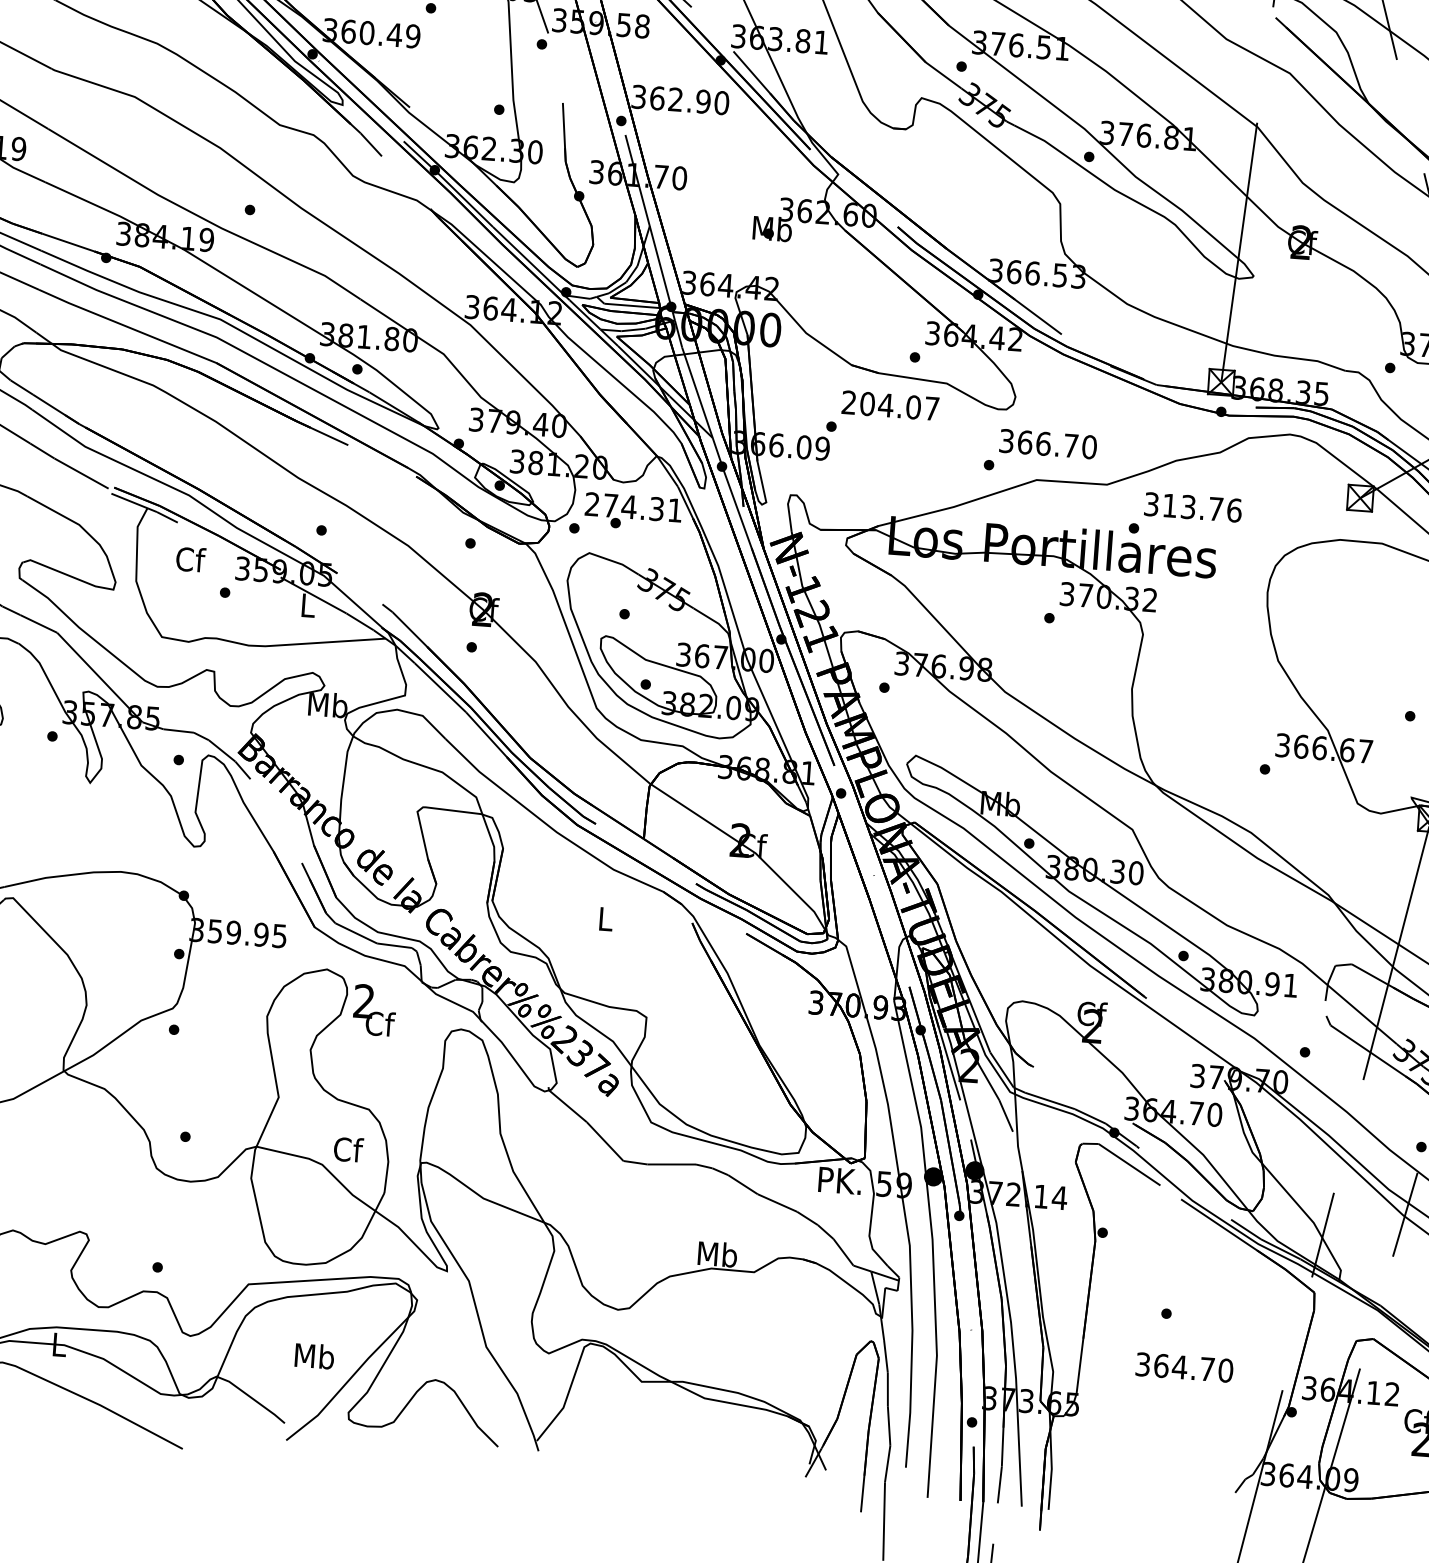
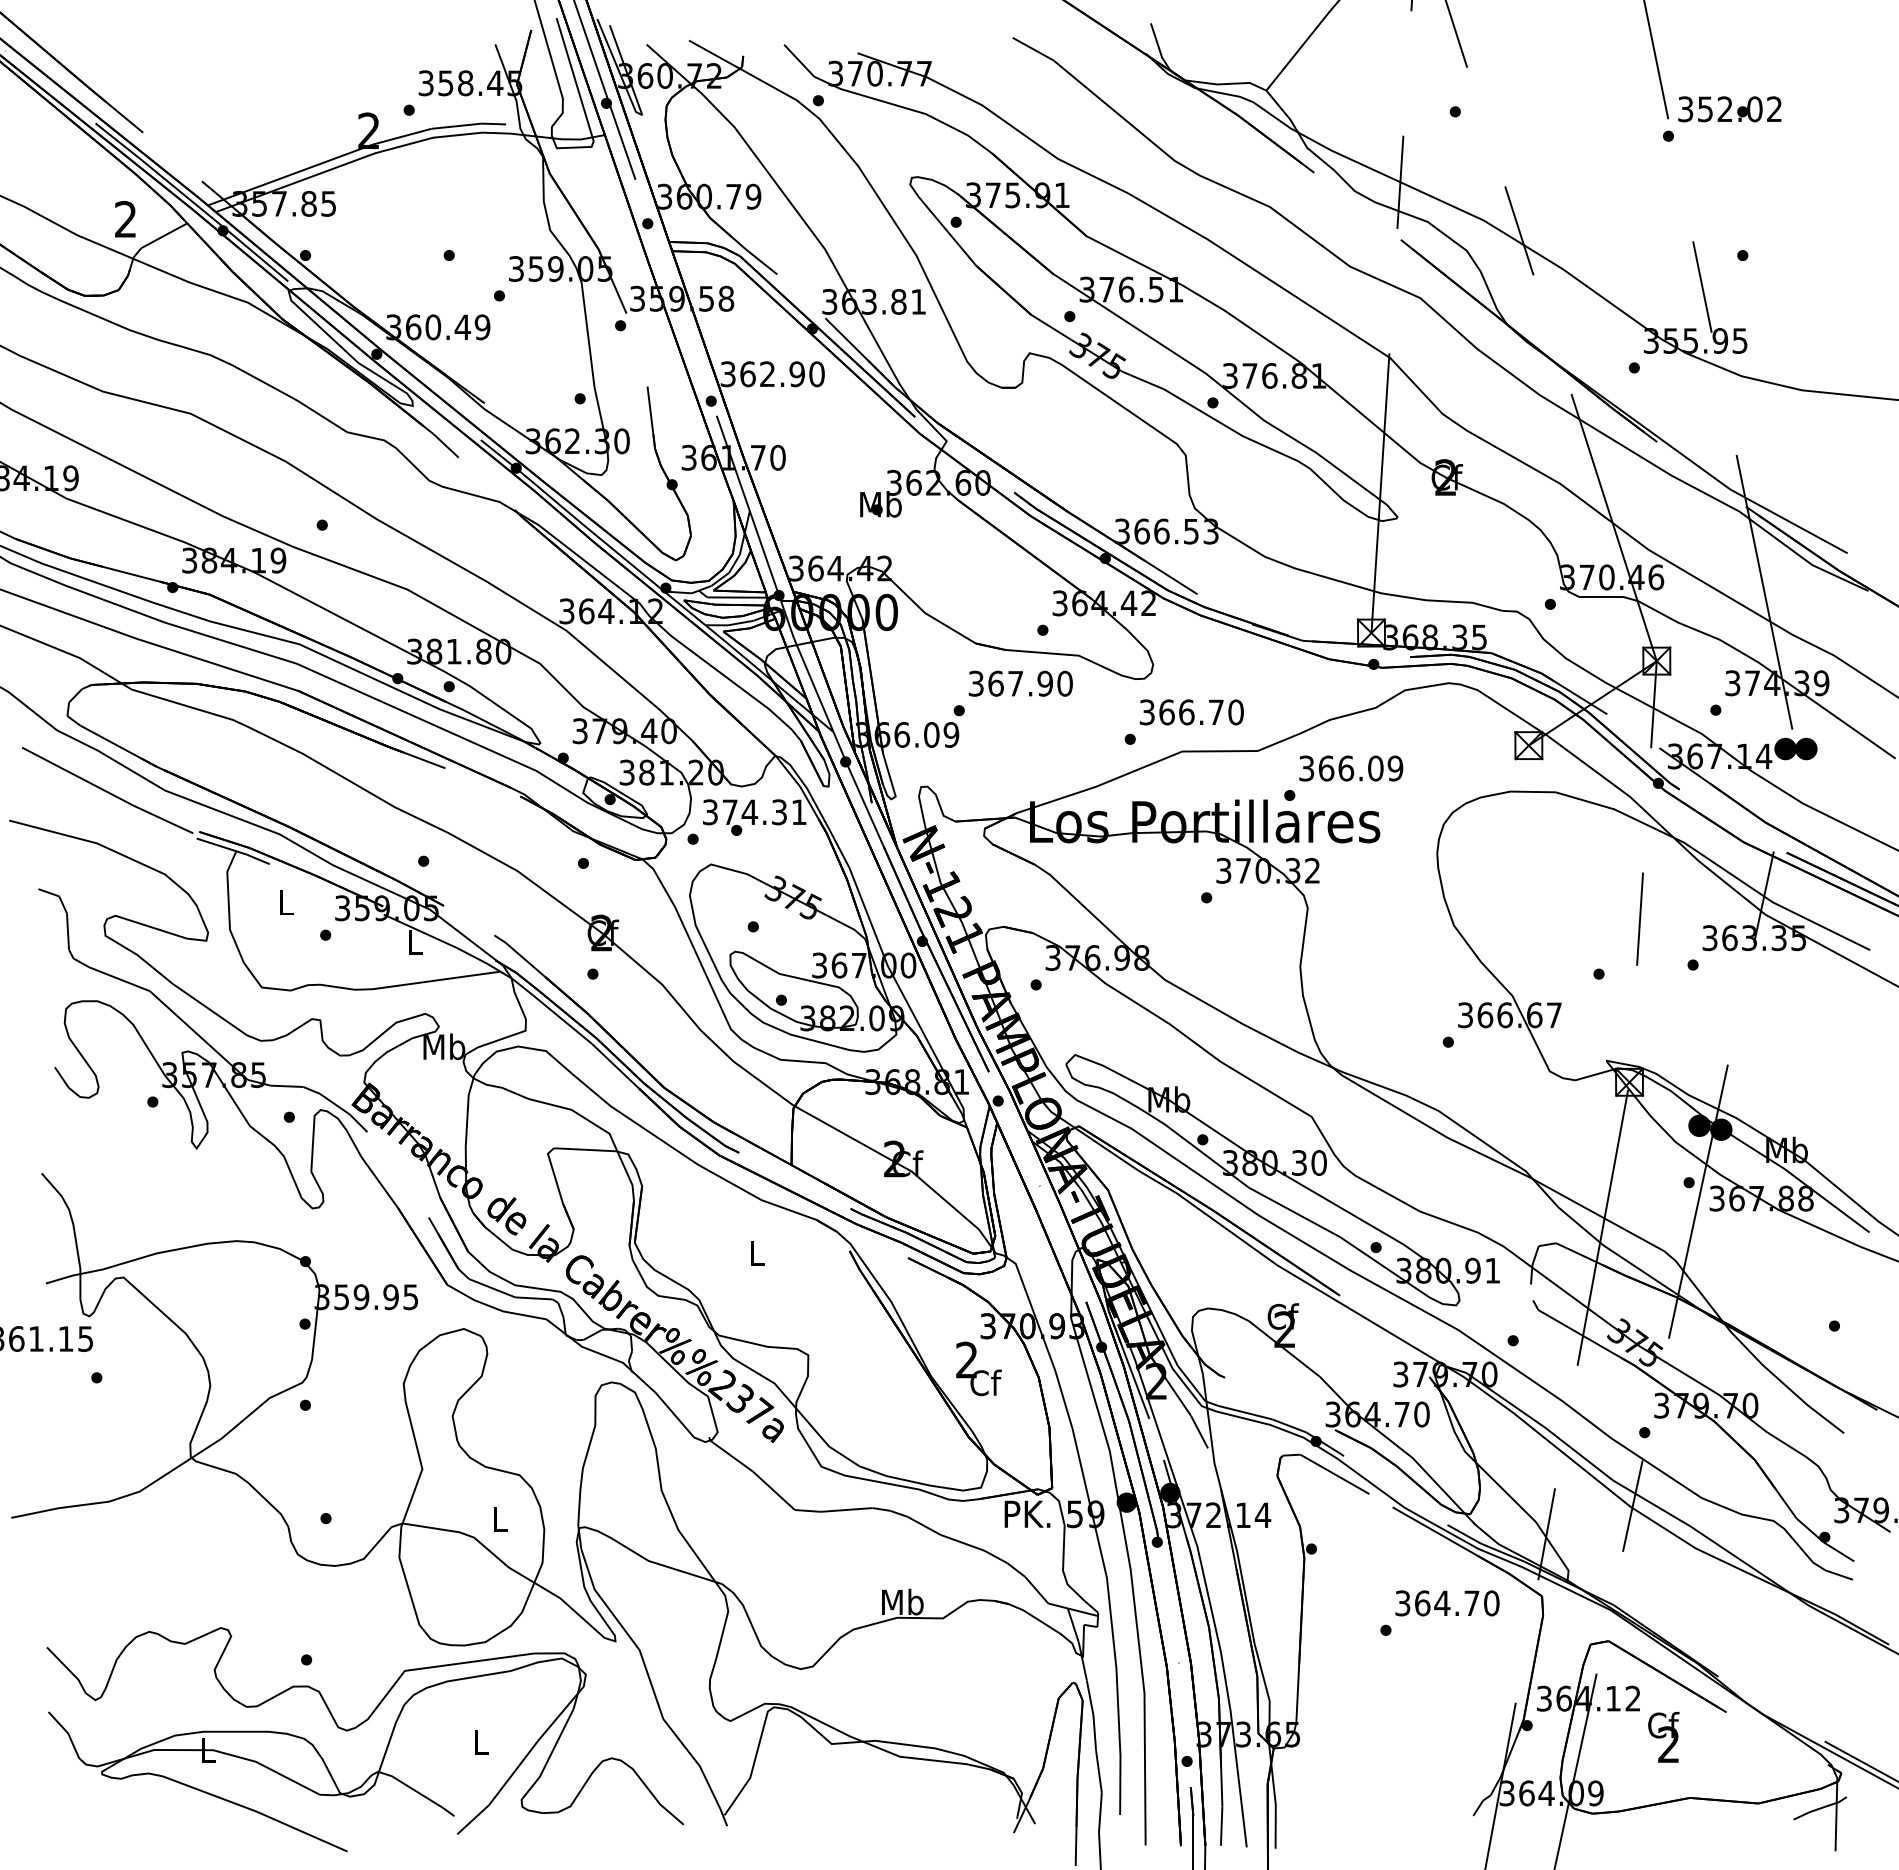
text: (890, 405) -> (1020, 683), 204.07 -> 367.90
text: (591, 504) -> (709, 812), 274.31 -> 374.31
text: (1201, 508) -> (1360, 768), 313.76 -> 366.09
text: (190, 559) -> (286, 902), Cf -> L
text: (374, 1009) -> (978, 1368), moved
text: (348, 1149) -> (500, 1519), Cf -> L
text: (314, 1356) -> (480, 1742), Mb -> L
text: (1184, 1367) -> (1447, 1603), moved

